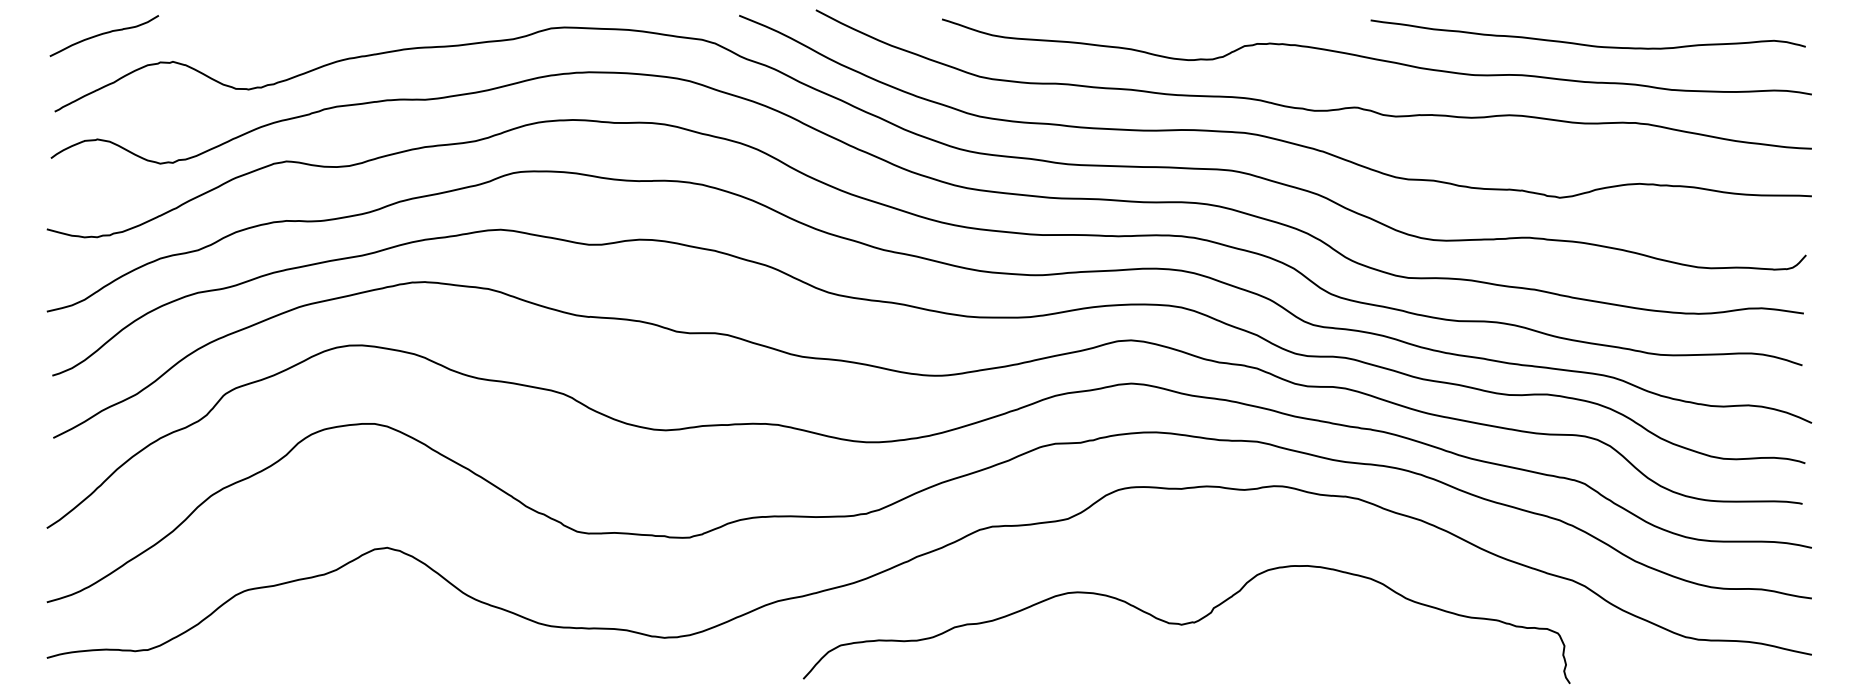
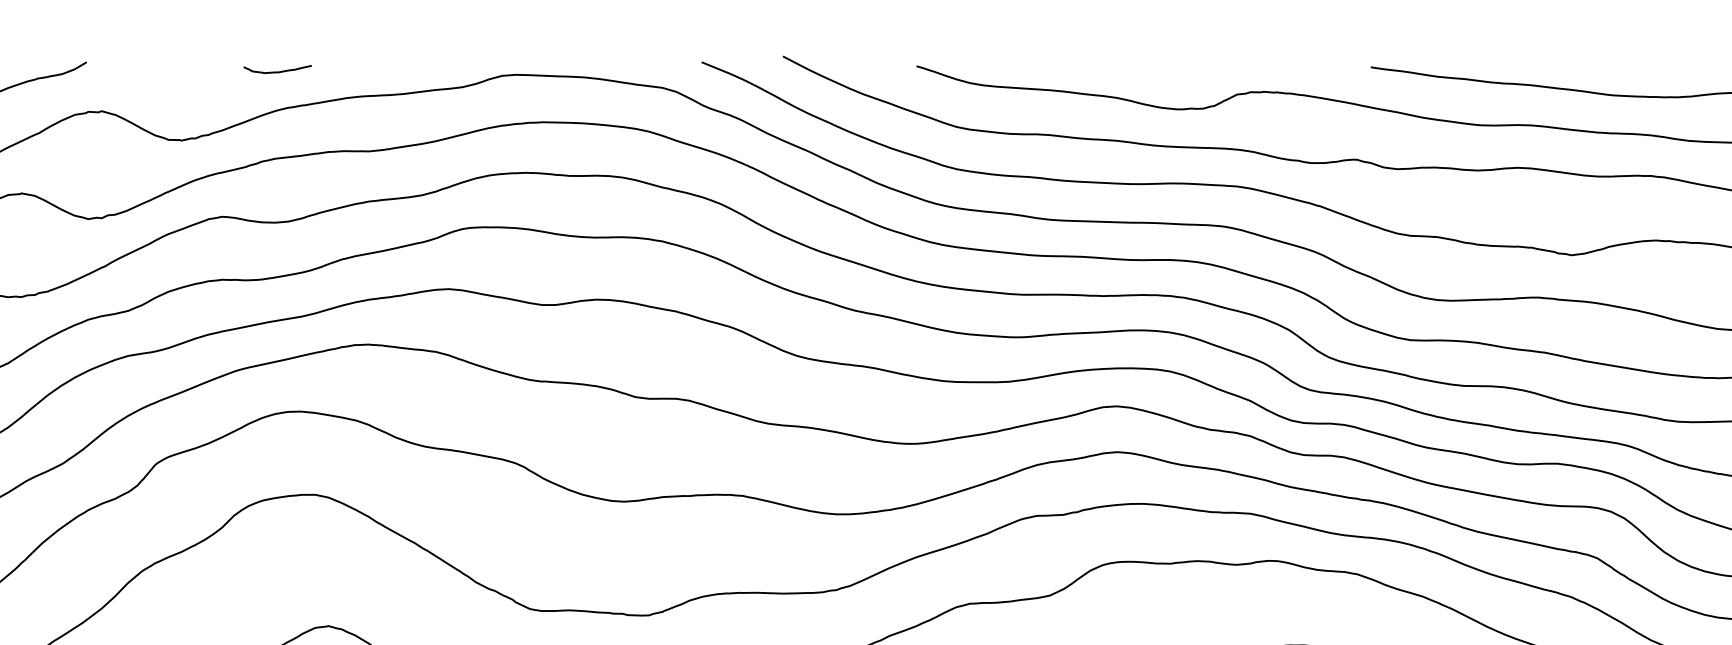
curve: (338, 24) -> (277, 71), added

